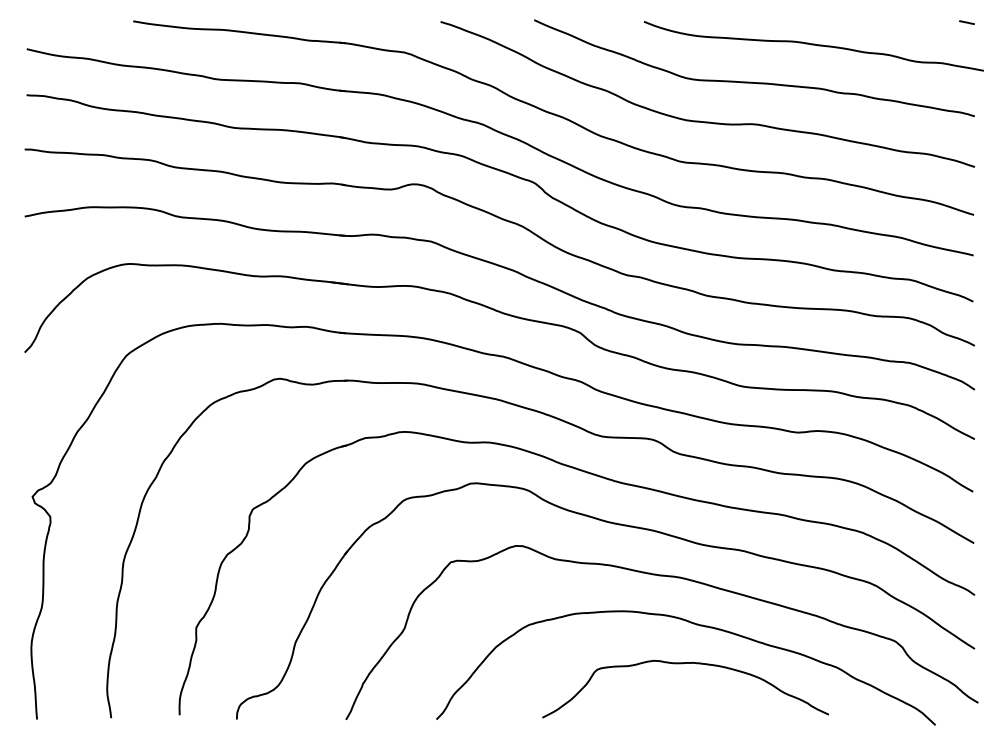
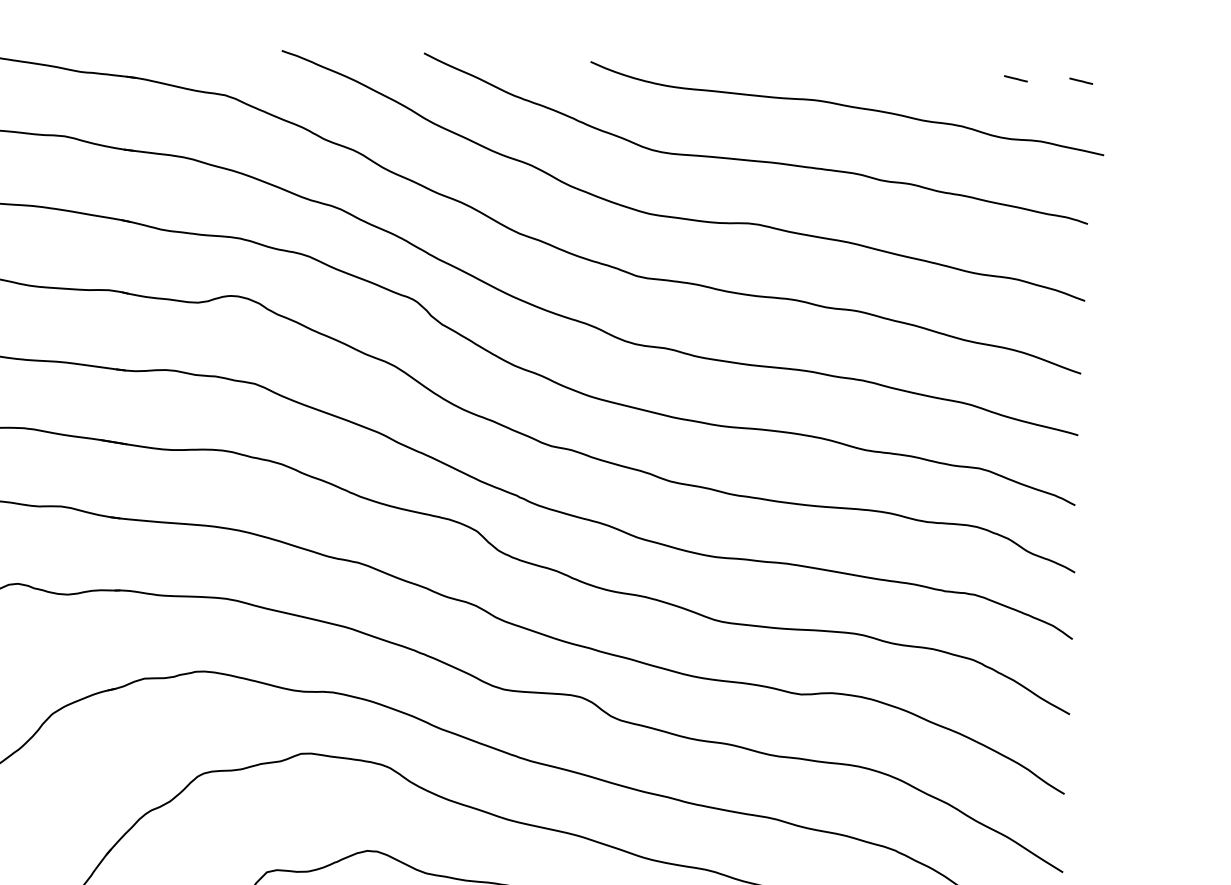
line: (923, 22) -> (1015, 78), added

